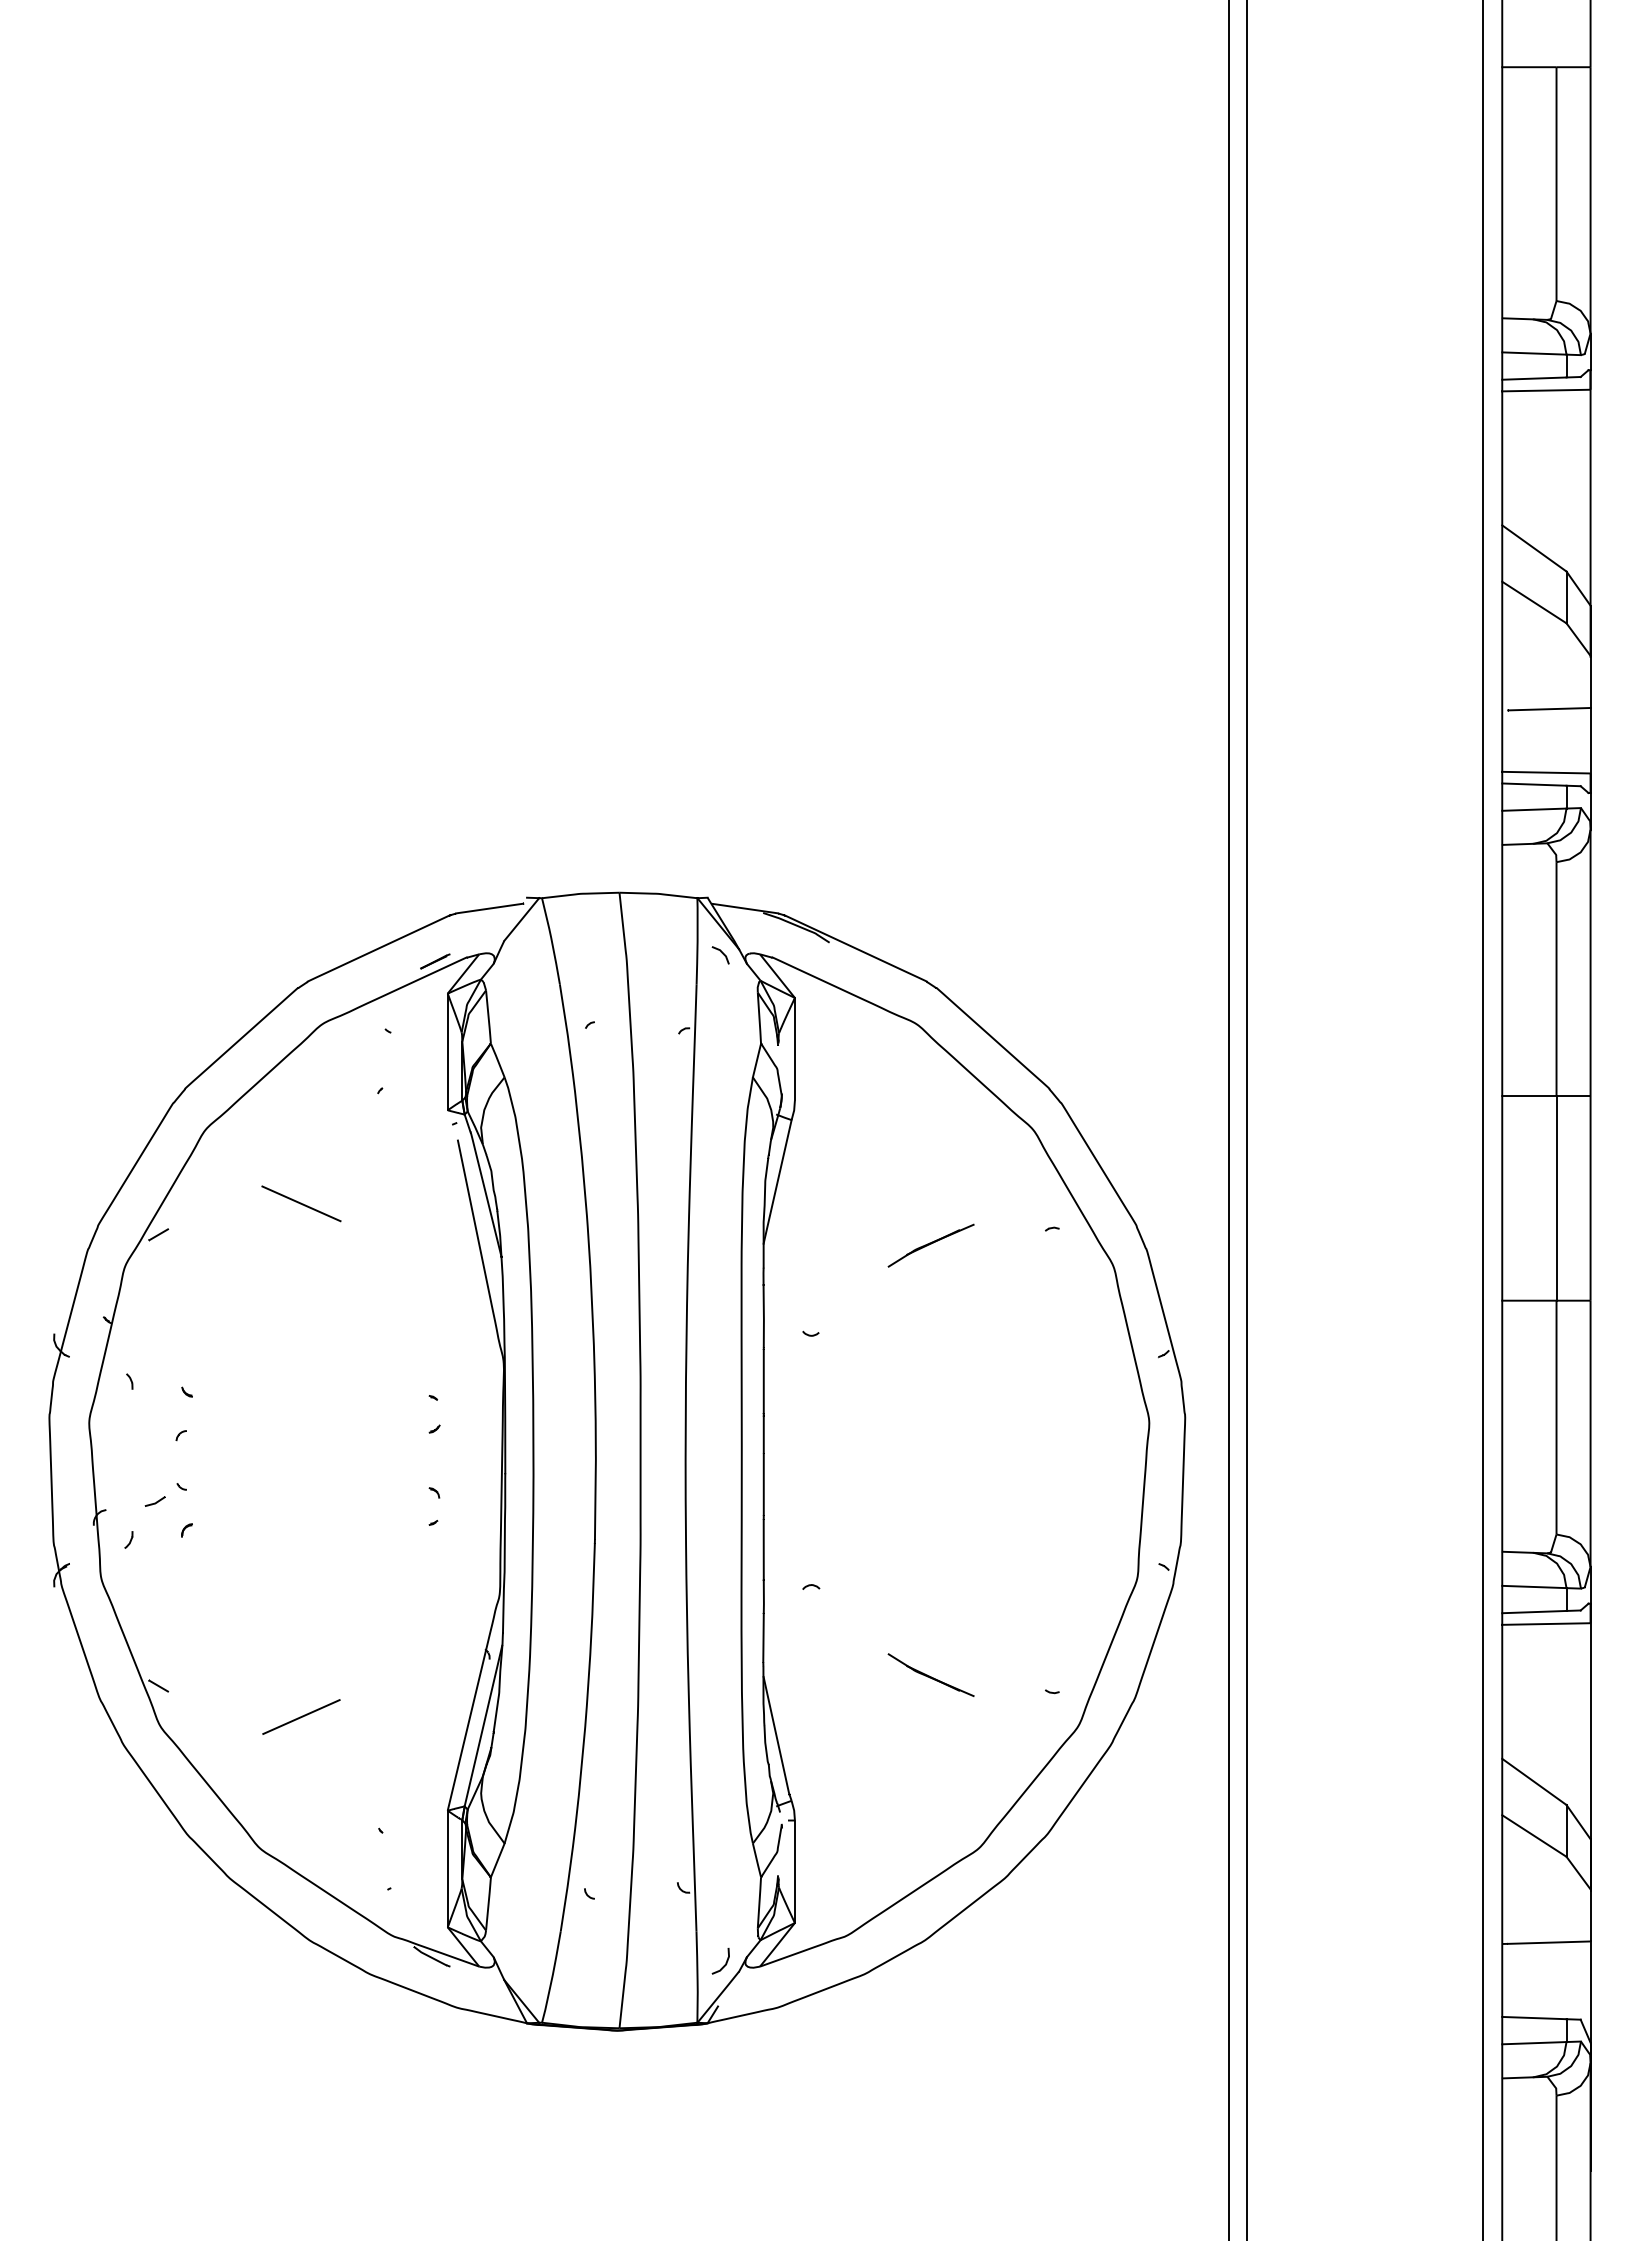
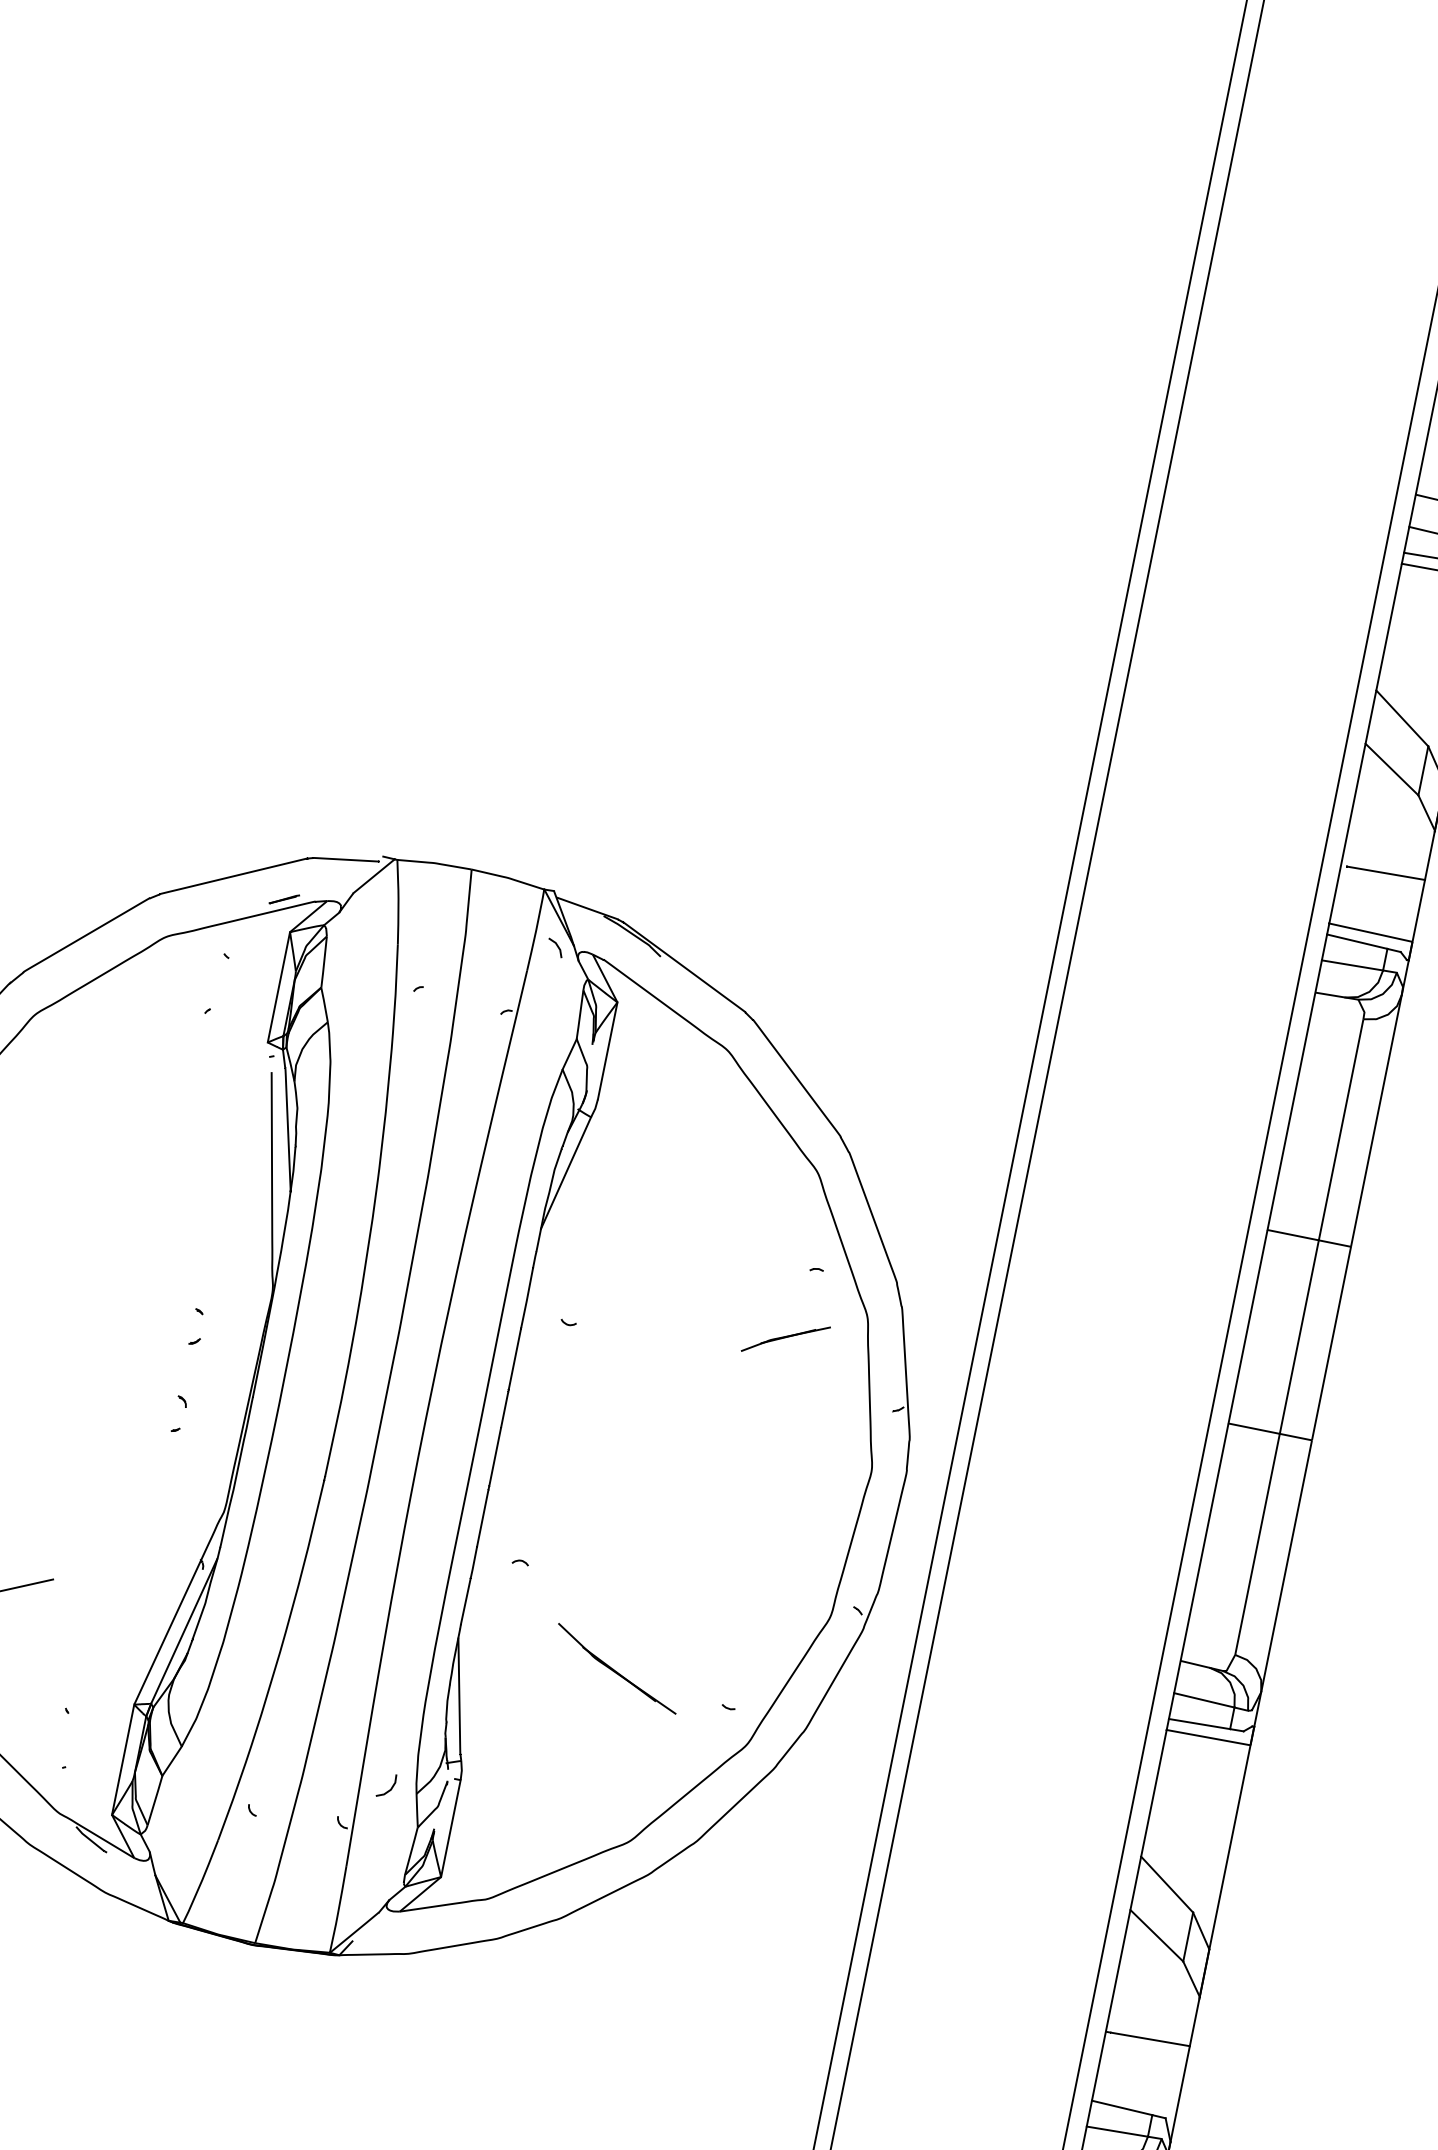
line: (301, 1203) -> (111, 1102), removed
part: (930, 1245) -> (785, 1338), moved
part: (930, 1674) -> (616, 1667), size x1.6
curve: (725, 1962) -> (390, 1787), moved

